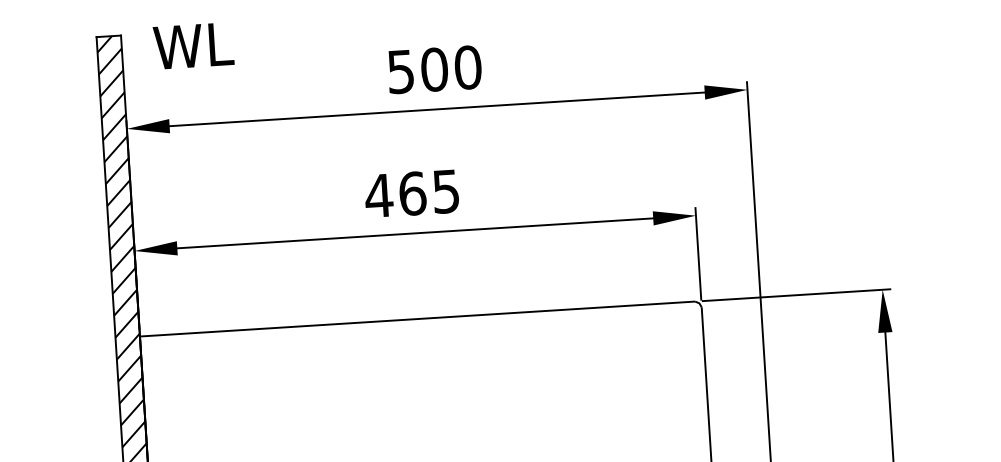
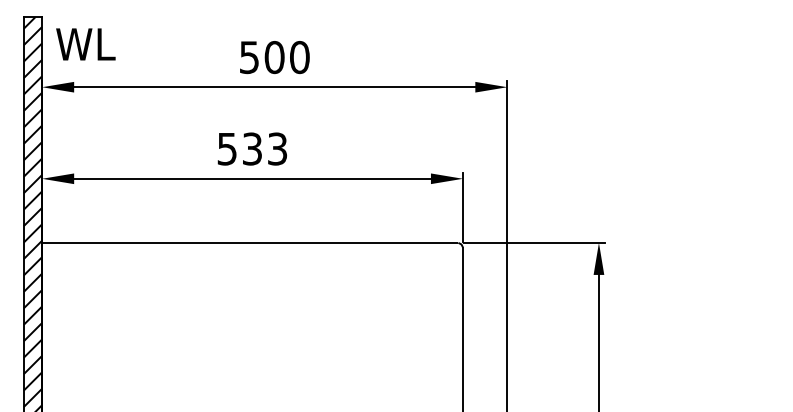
text: (193, 46) -> (85, 44), moved
text: (411, 193) -> (251, 148), 465 -> 533

